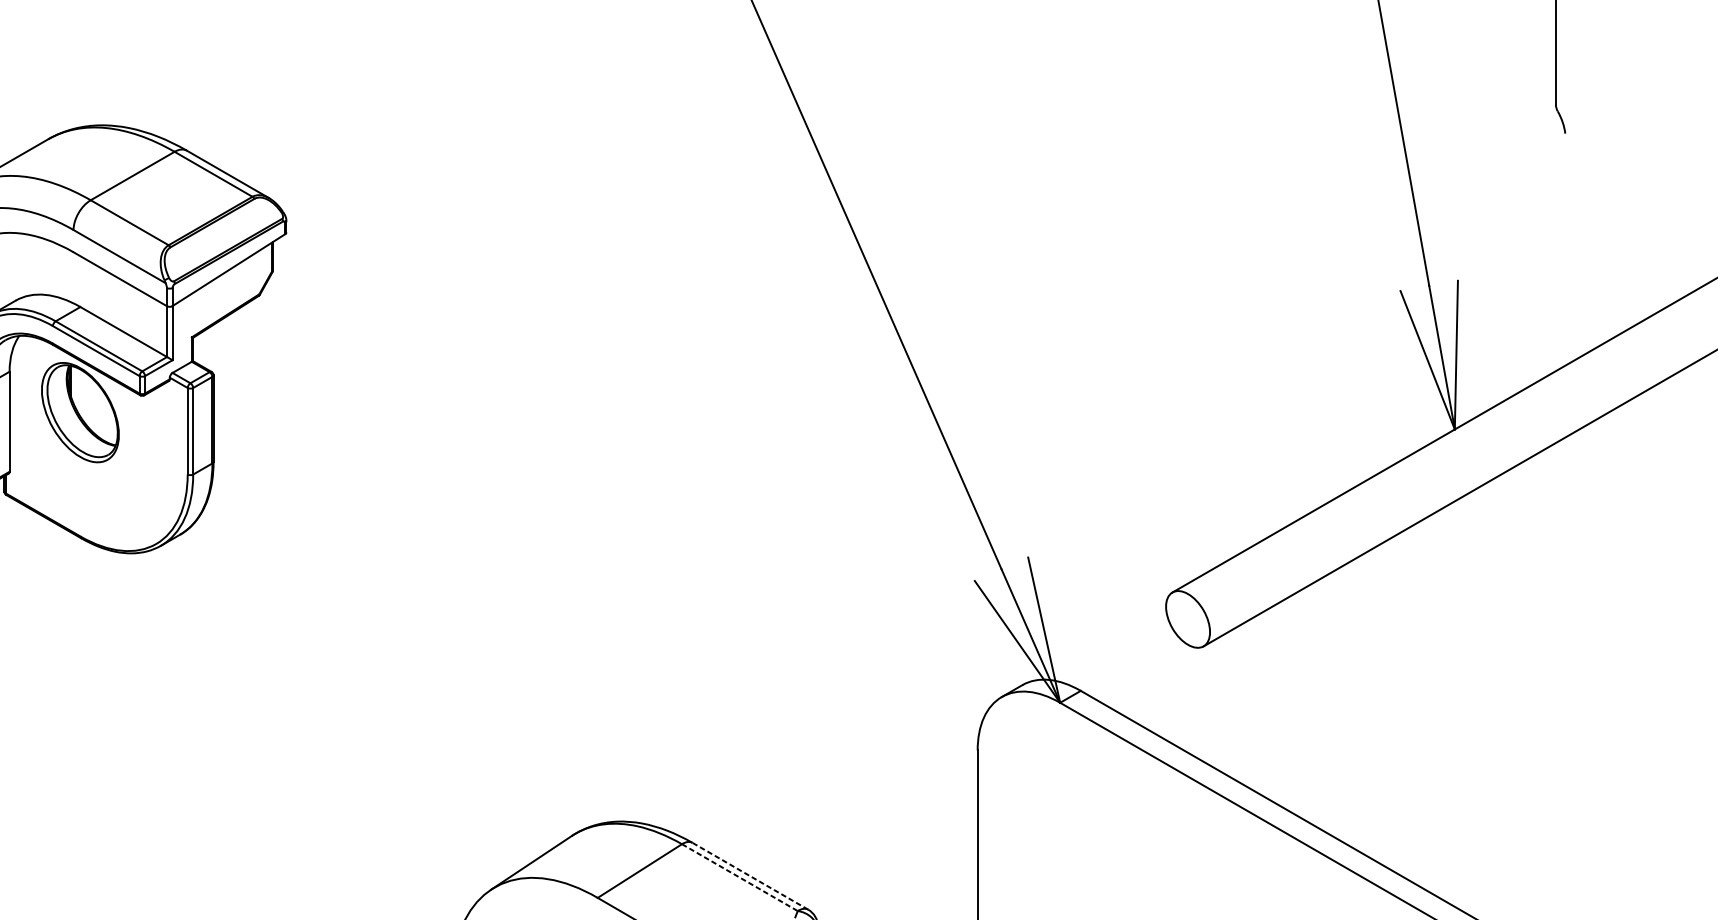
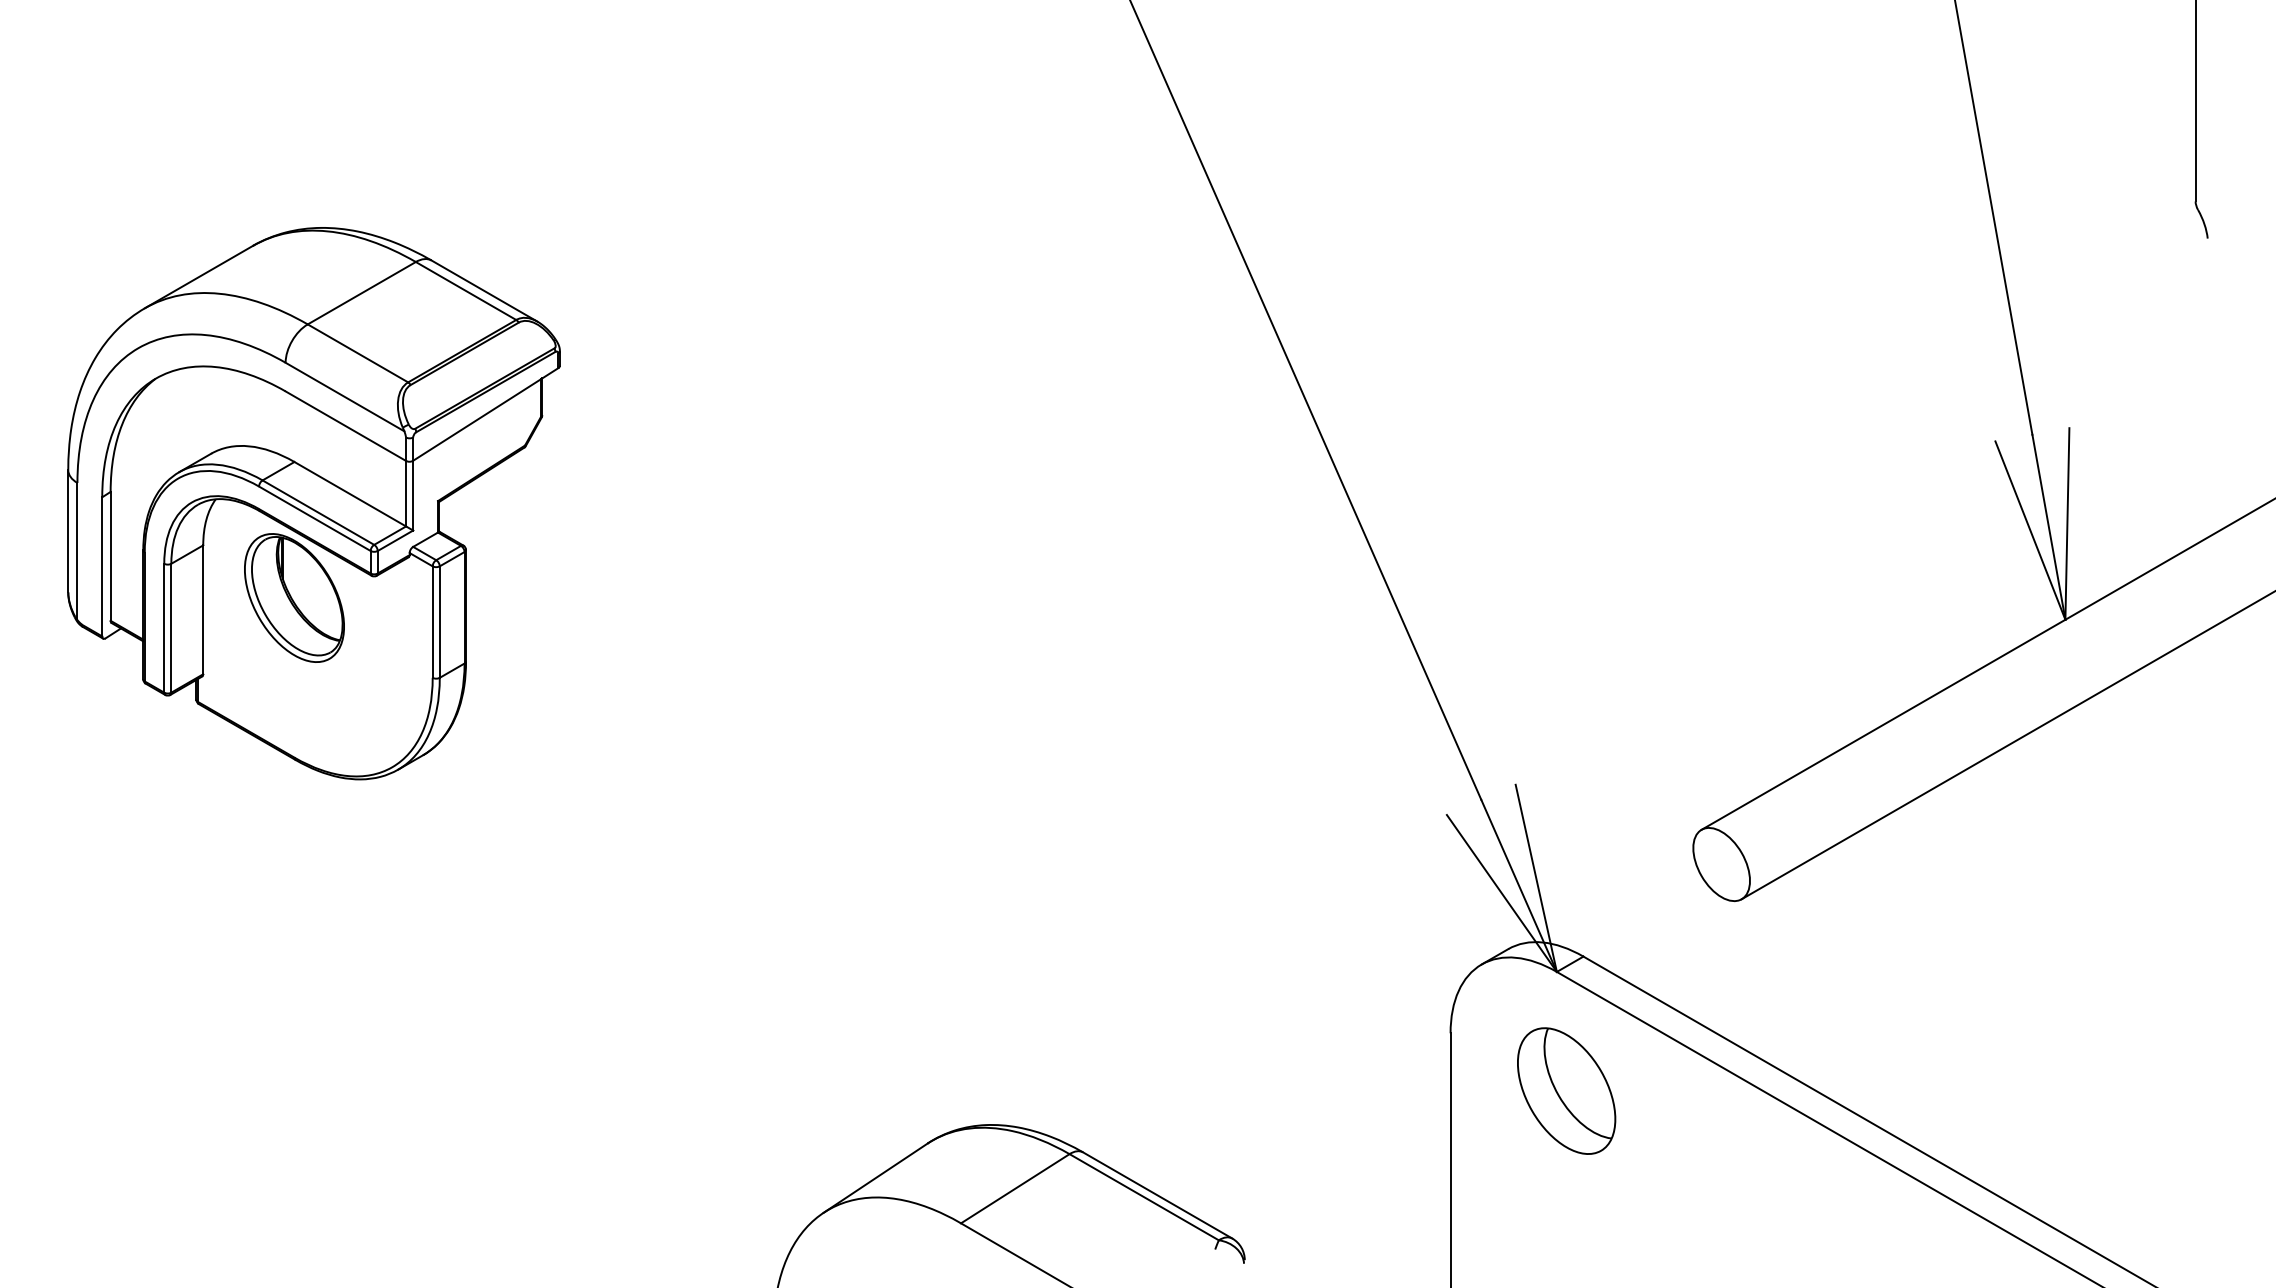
part: (1067, 794) -> (1566, 1090), added
line: (750, 876) -> (1157, 1195), dashed -> solid
line: (740, 877) -> (1144, 1197), dashed -> solid

